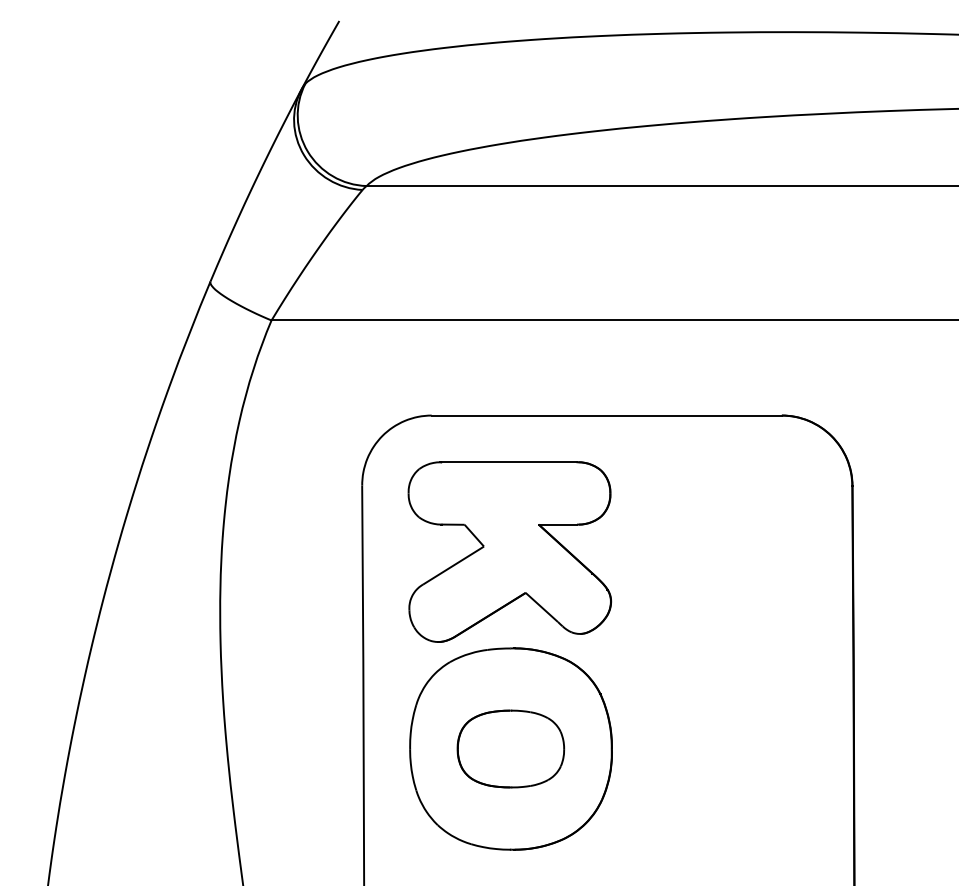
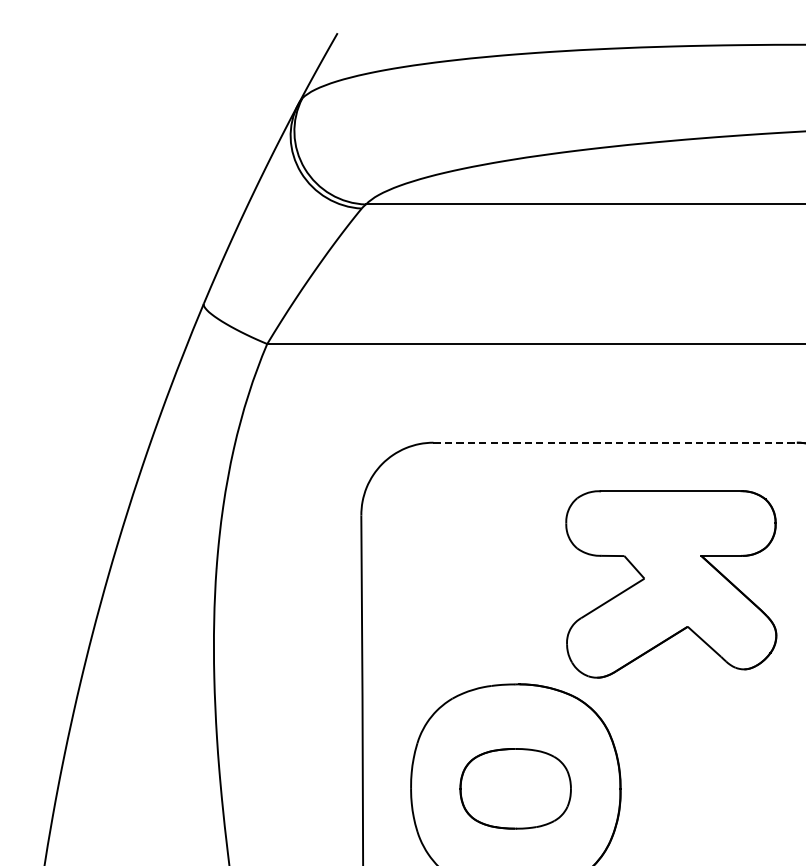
line: (607, 415) -> (615, 442), solid -> dashed
part: (509, 551) -> (670, 583), moved

